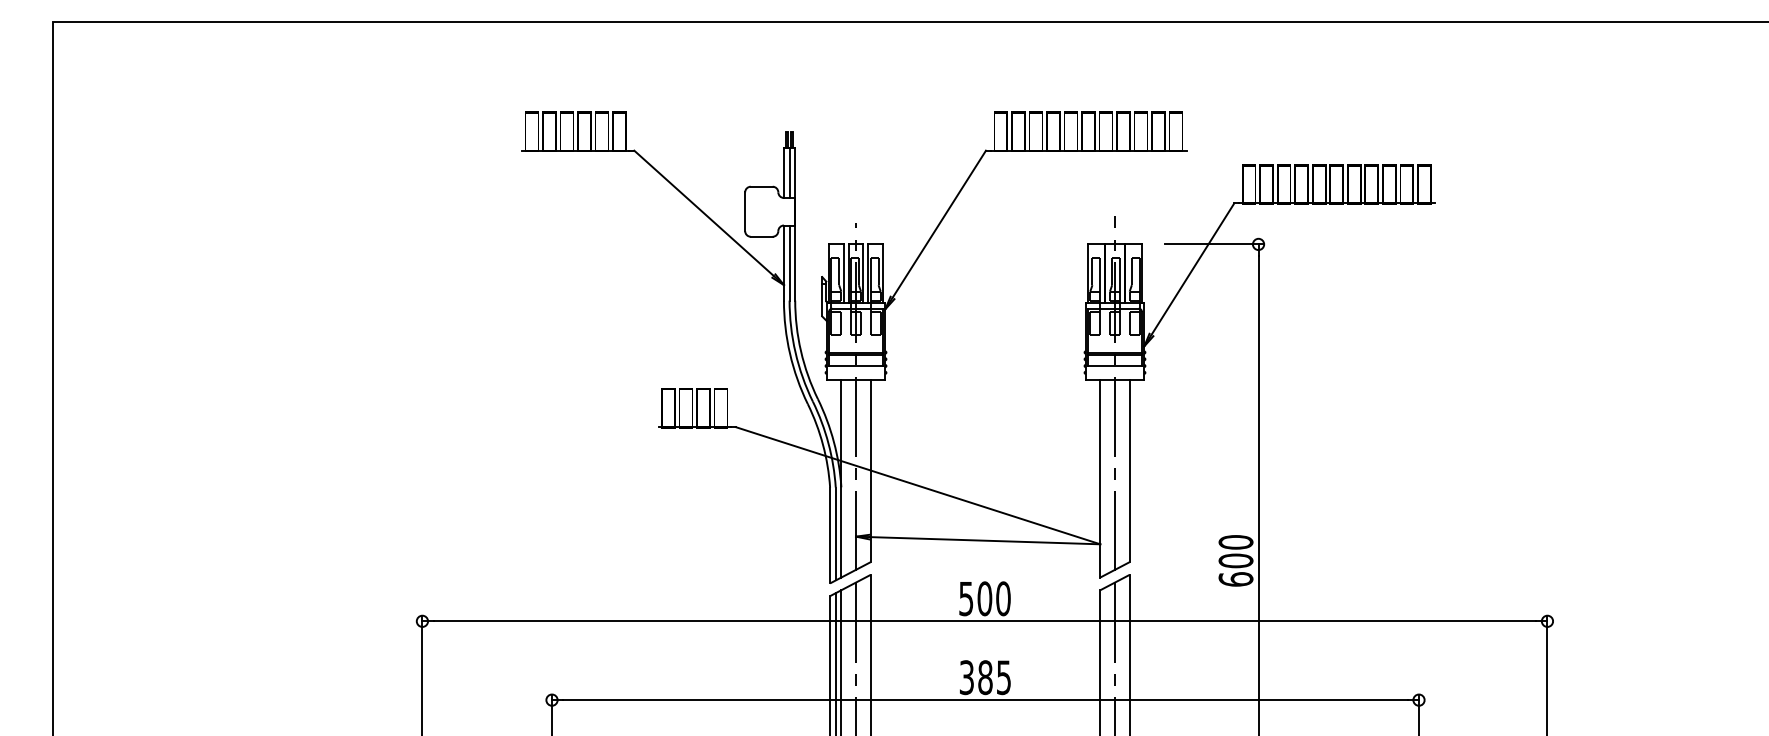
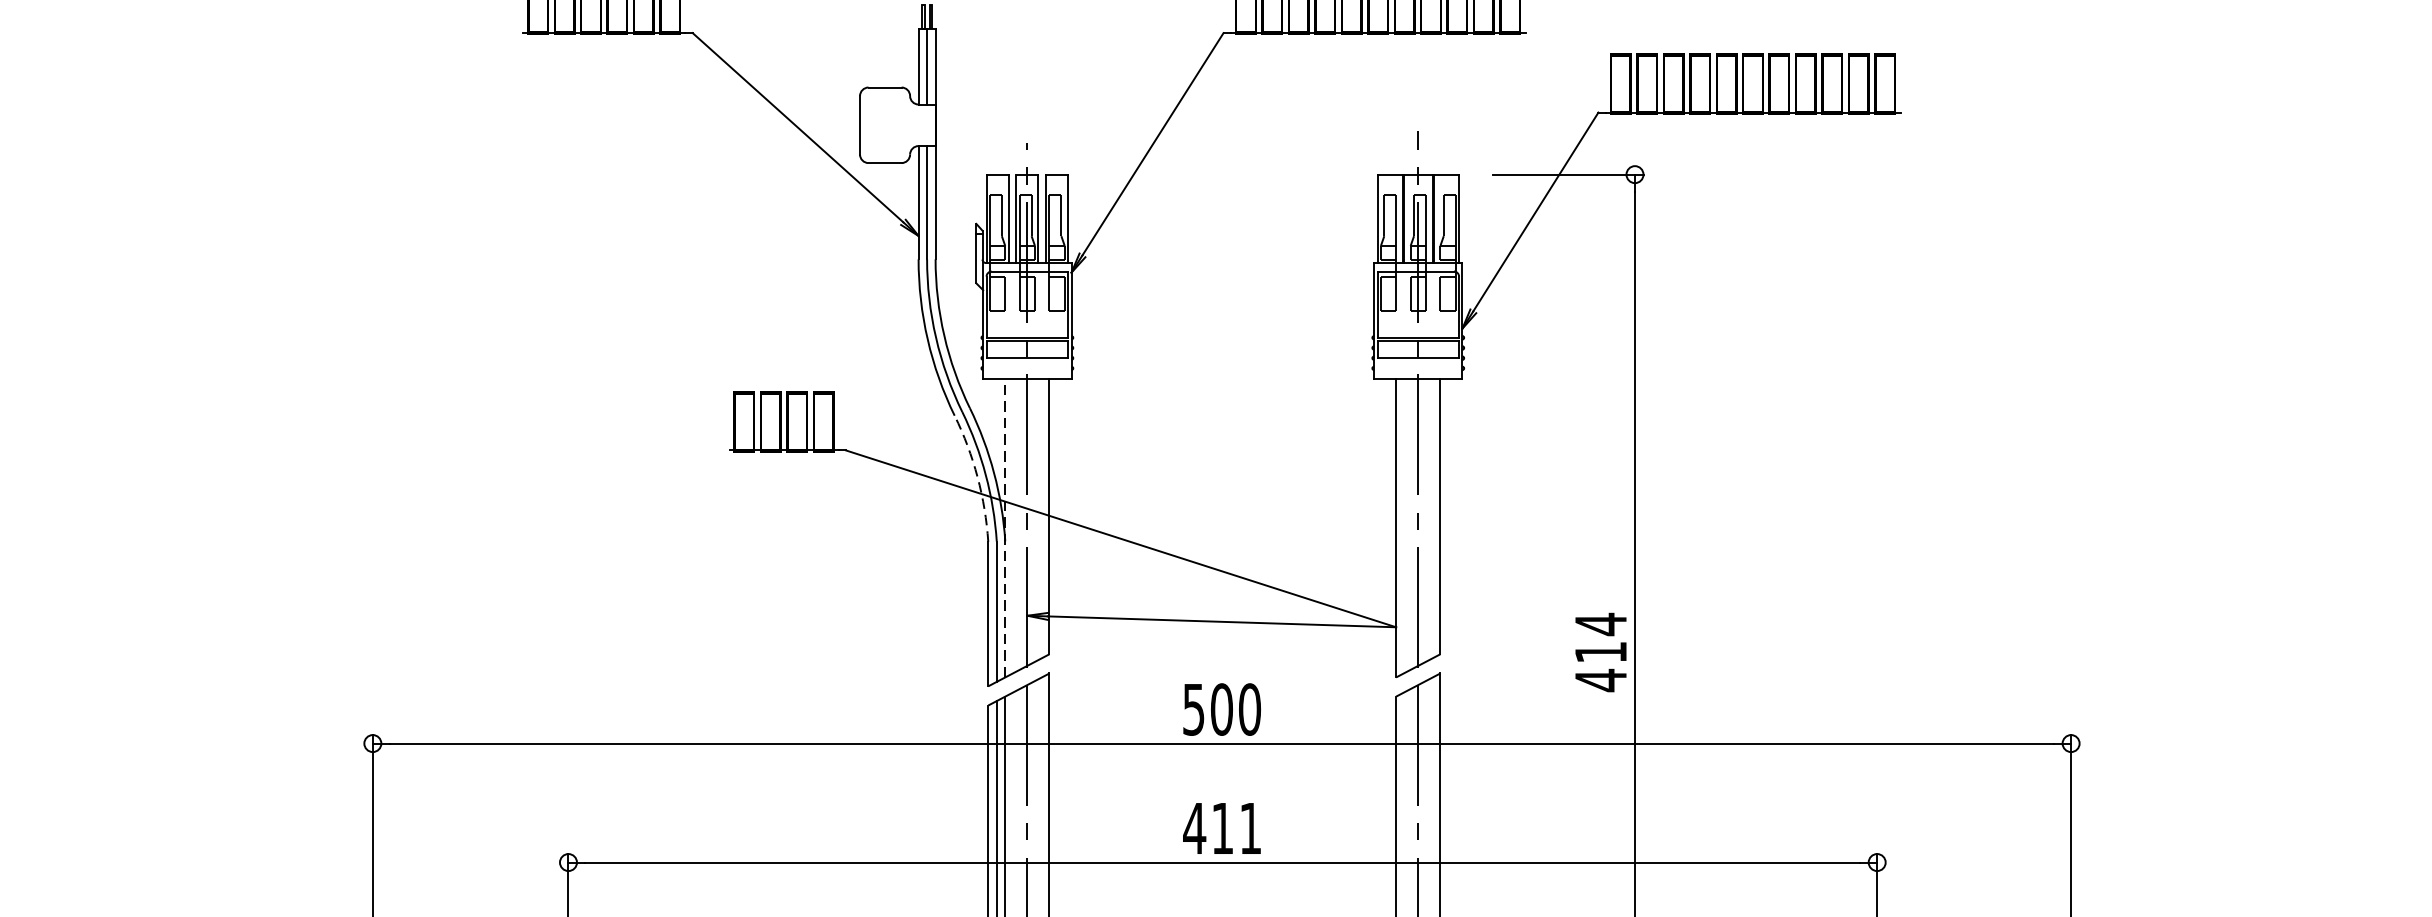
arc: (823, 444) -> (978, 476), solid -> dashed
line: (841, 478) -> (1005, 527), solid -> dashed
text: (1235, 560) -> (1600, 651), 600 -> 414
text: (984, 677) -> (1221, 828), 385 -> 411

